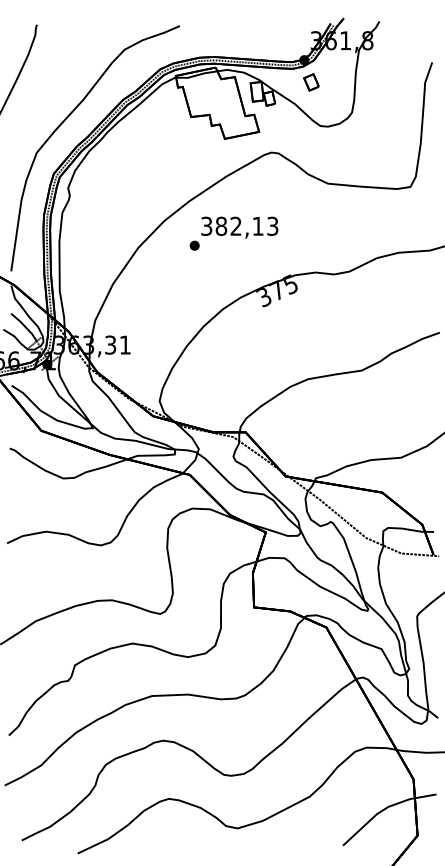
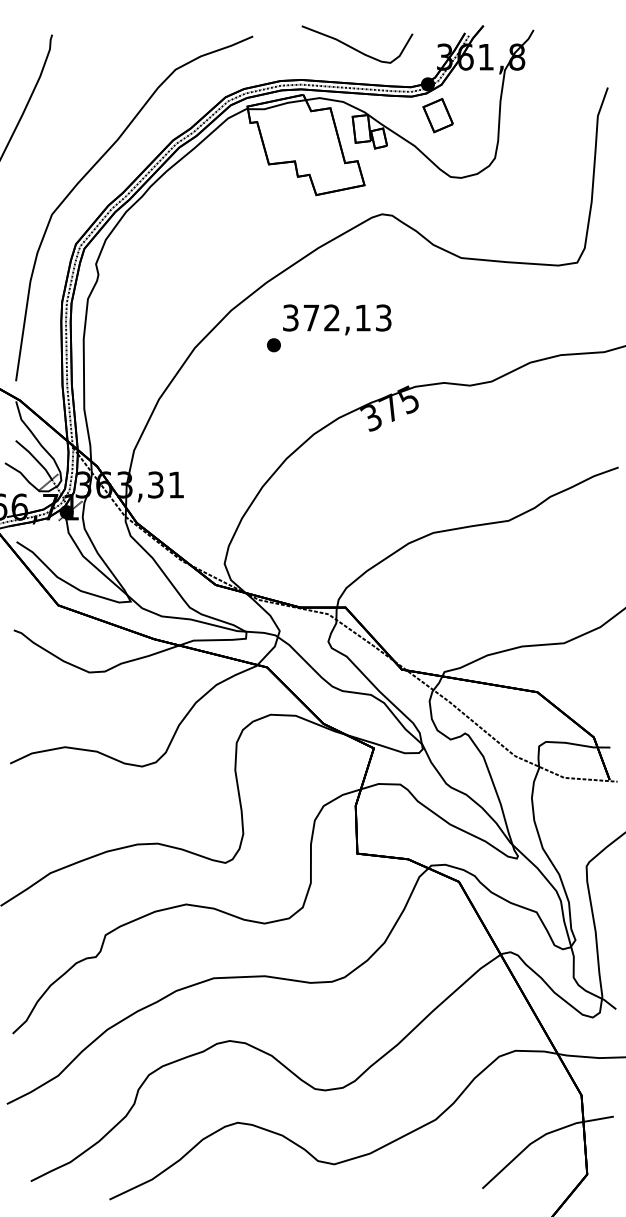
curve: (252, 34) -> (355, 48), added
part: (311, 82) -> (437, 115), size x1.43
text: (221, 225) -> (311, 317), 382,13 -> 372,13

